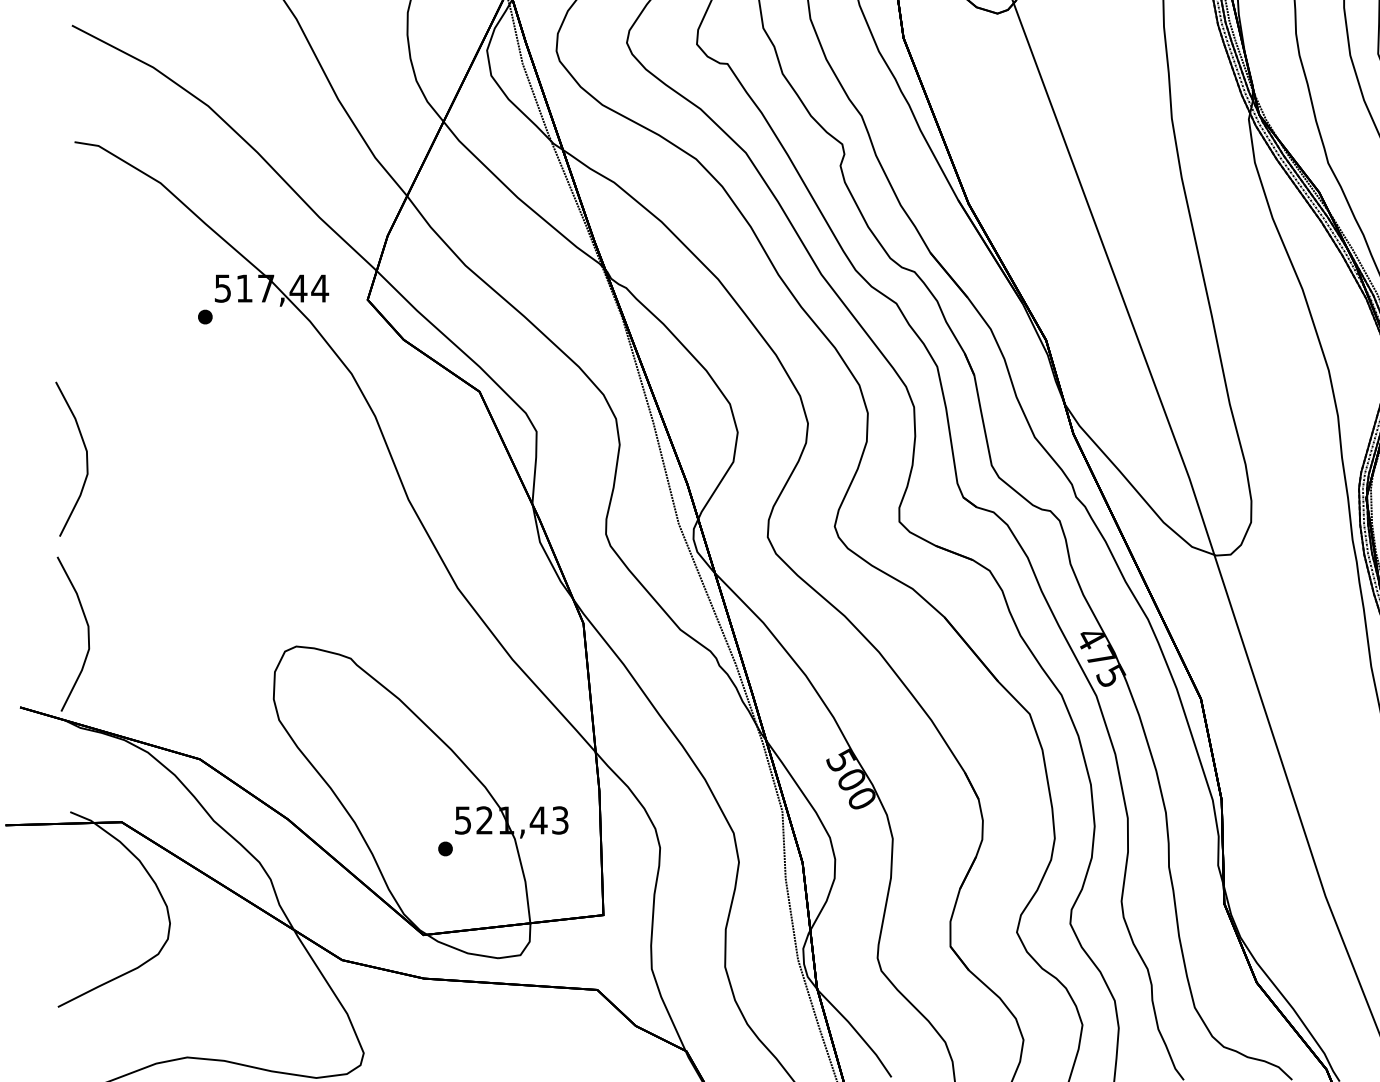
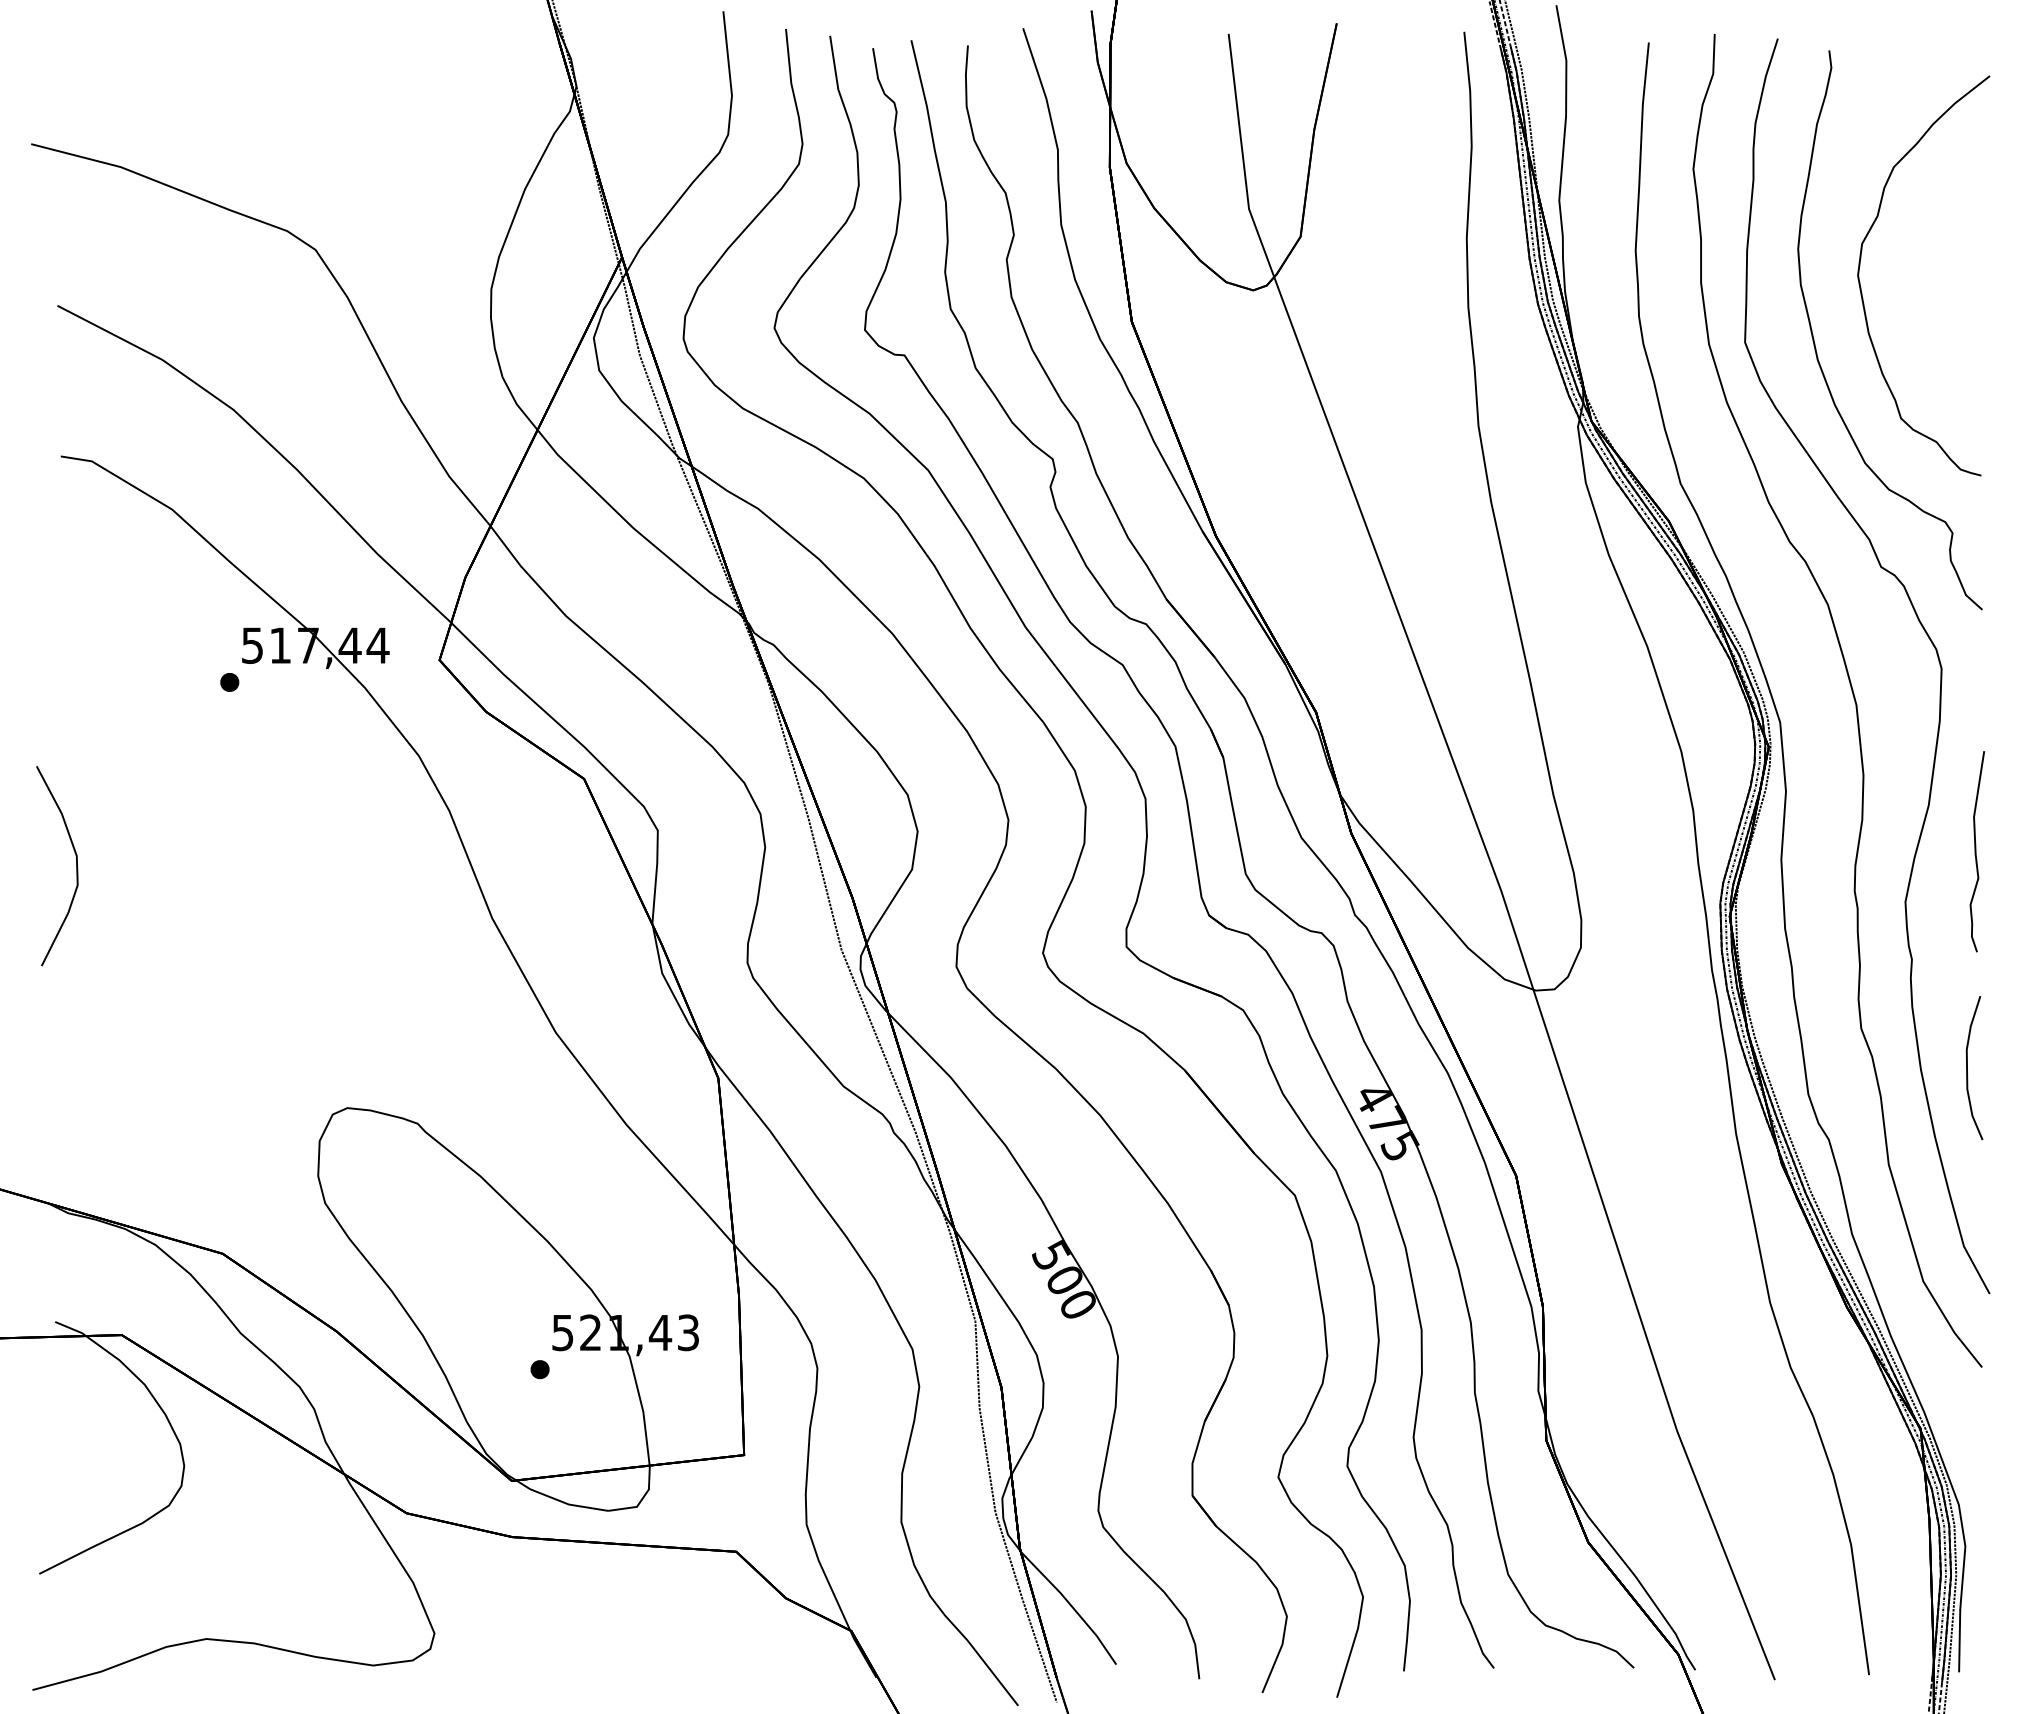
curve: (88, 634) -> (78, 1092), removed

